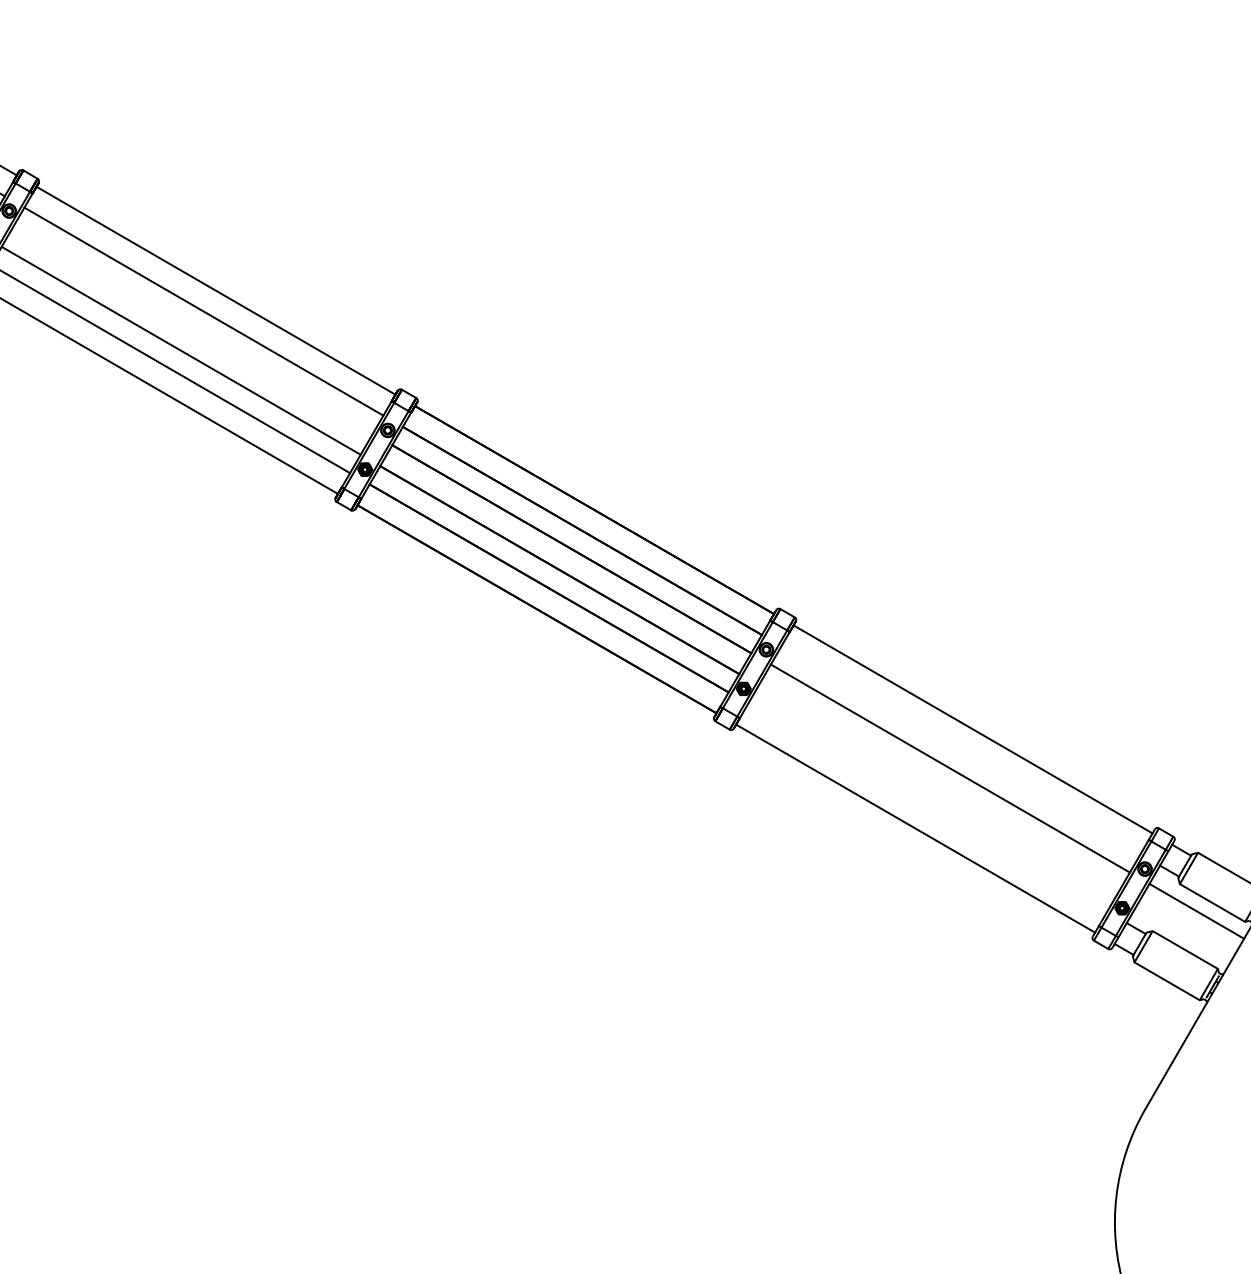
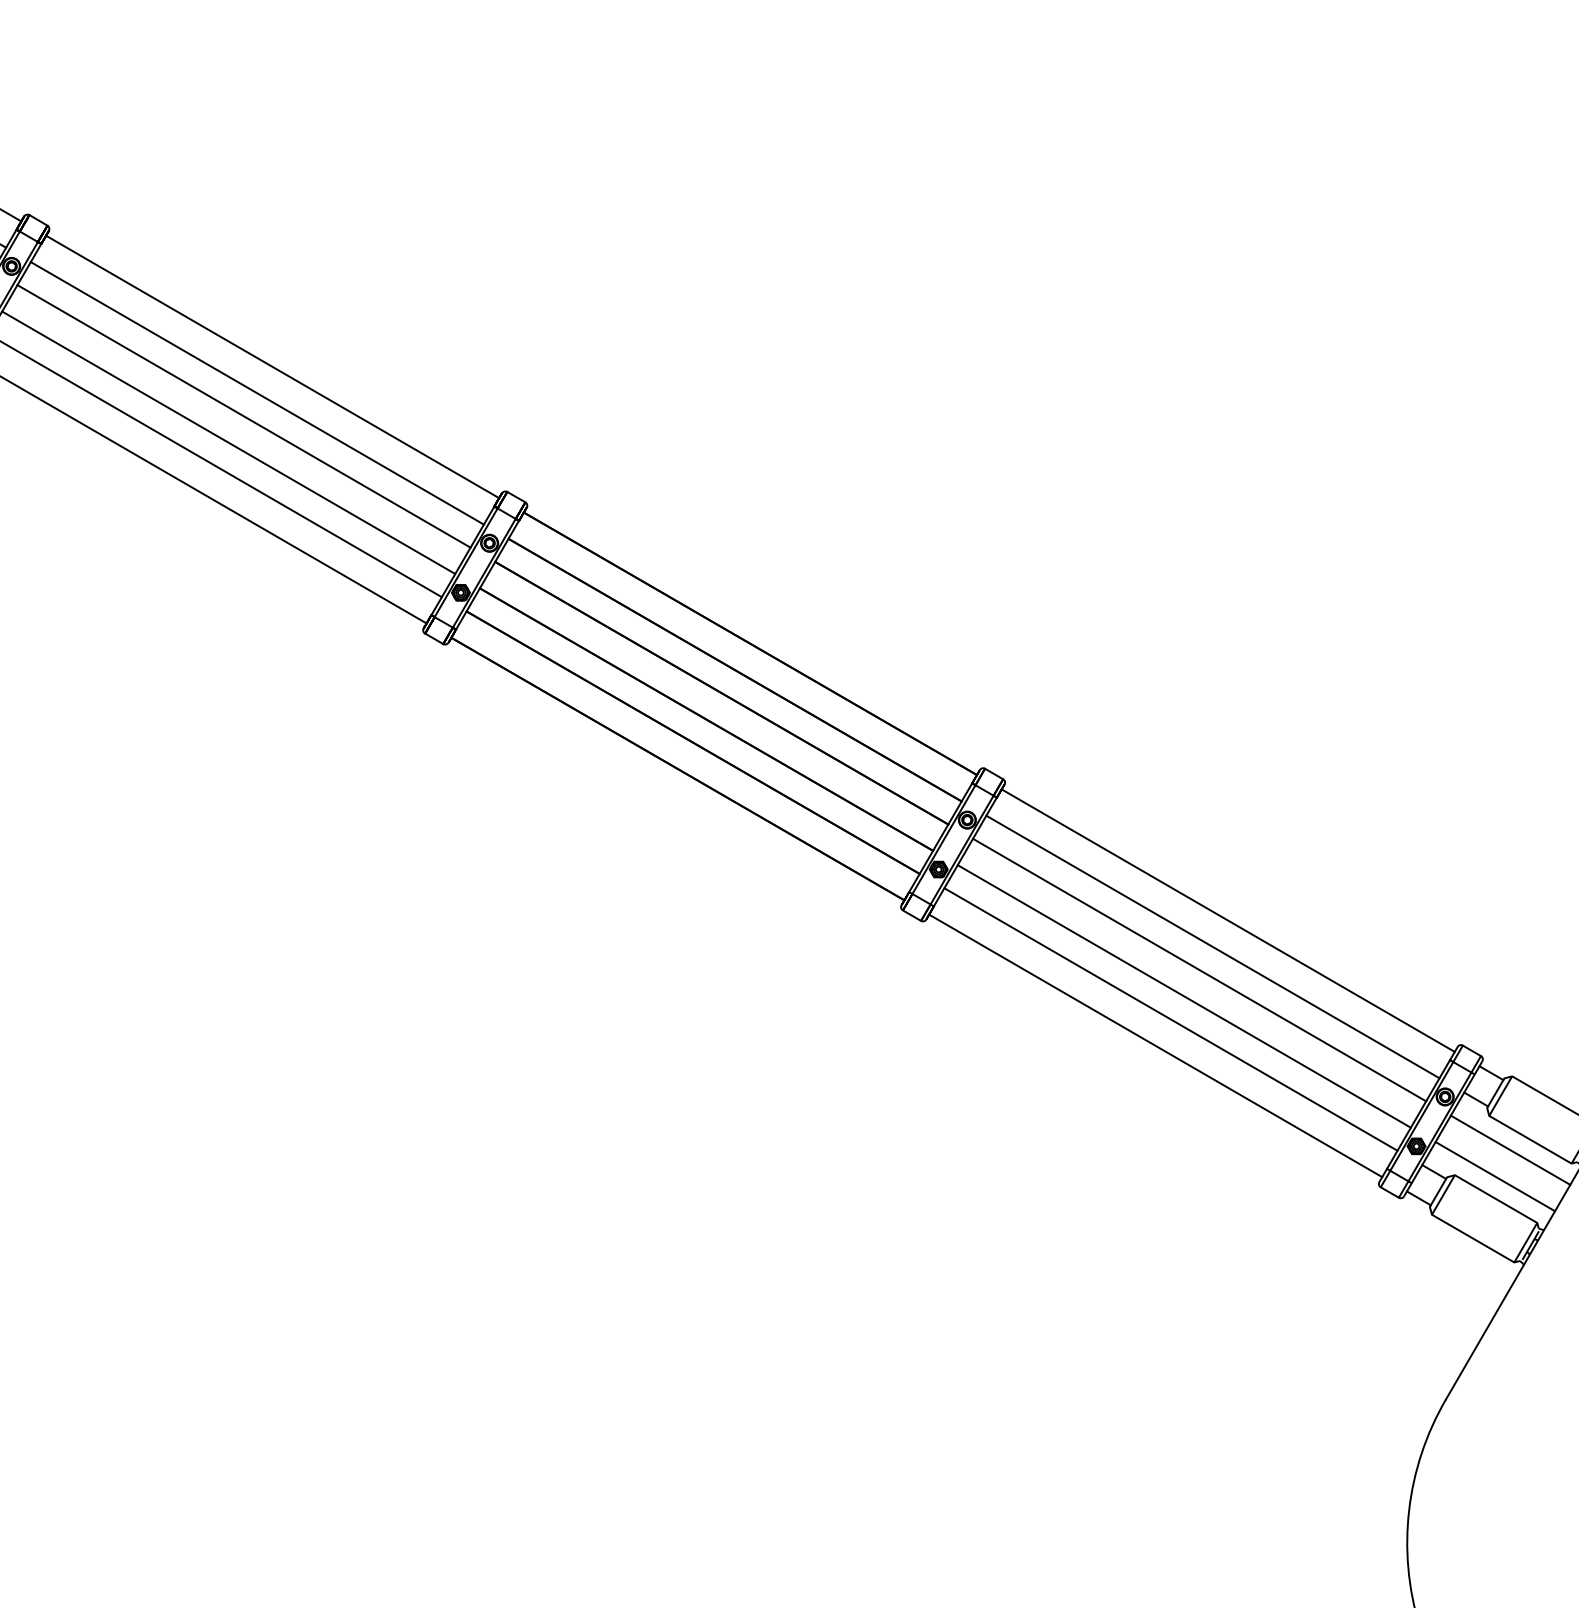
line: (192, 329) -> (242, 415), added
line: (960, 750) -> (1212, 947), added
line: (937, 789) -> (1183, 996), added
line: (927, 807) -> (1170, 1019), added
line: (1184, 931) -> (1495, 1175), added

